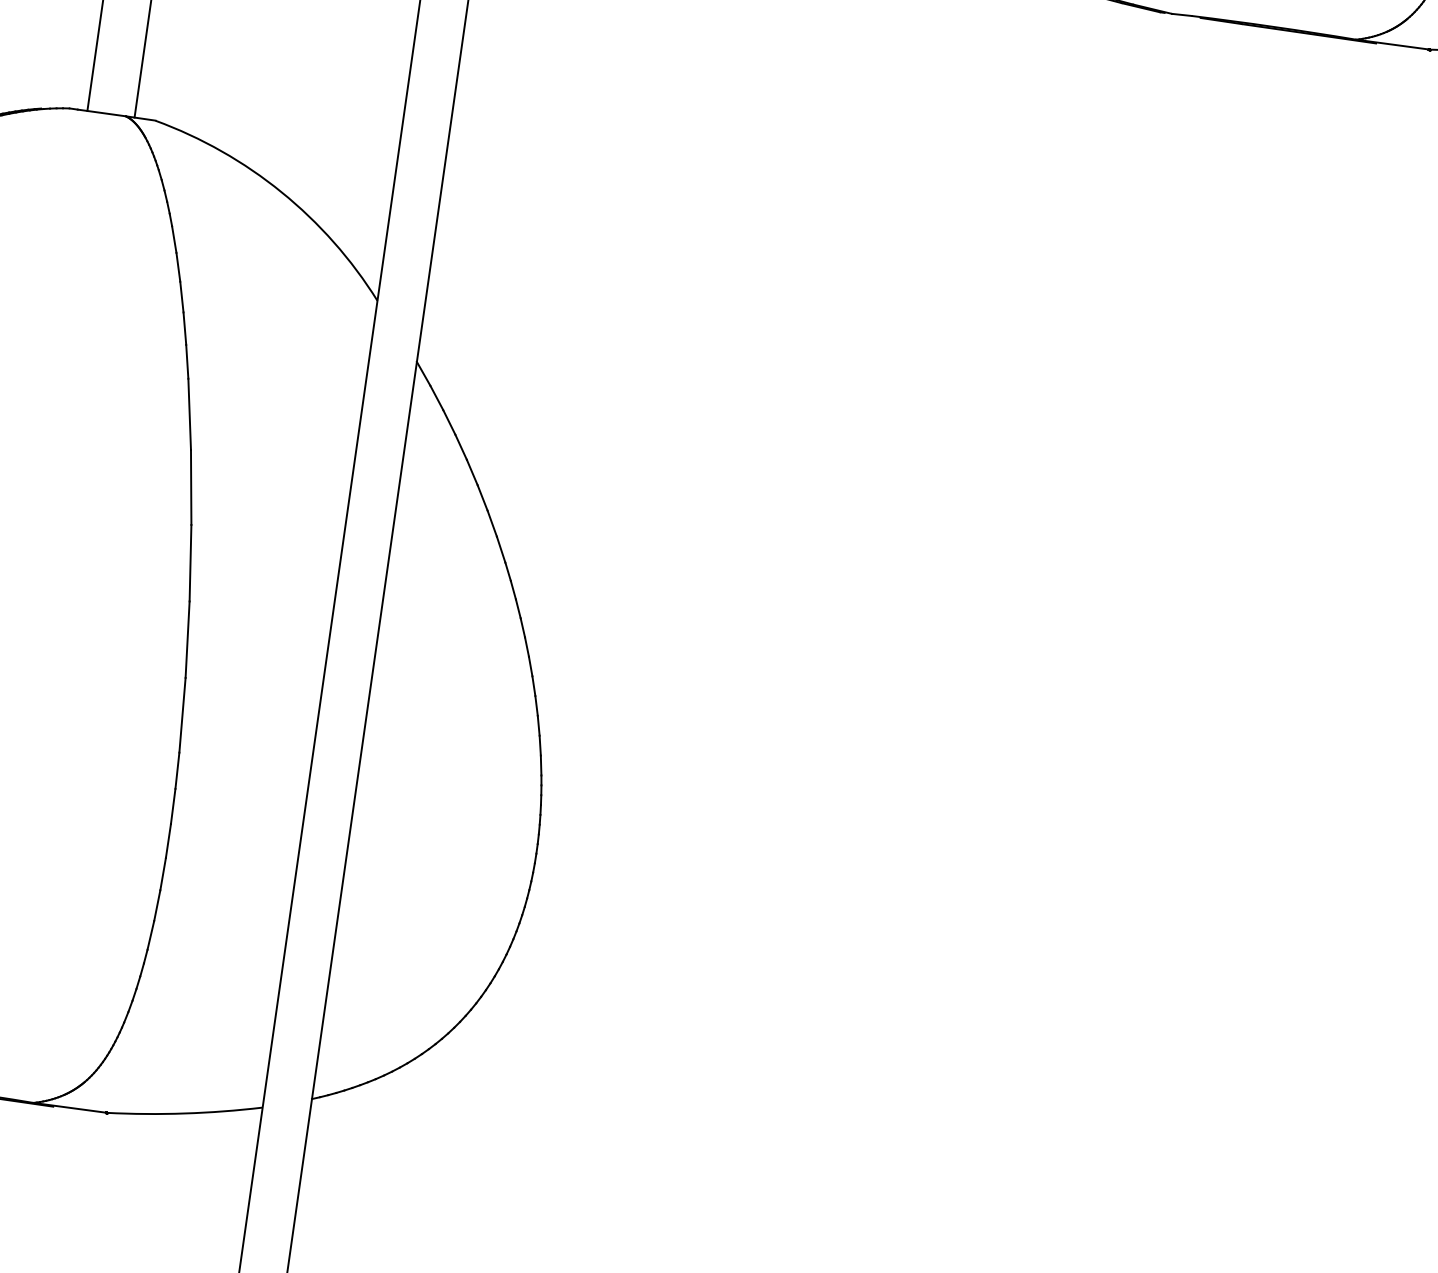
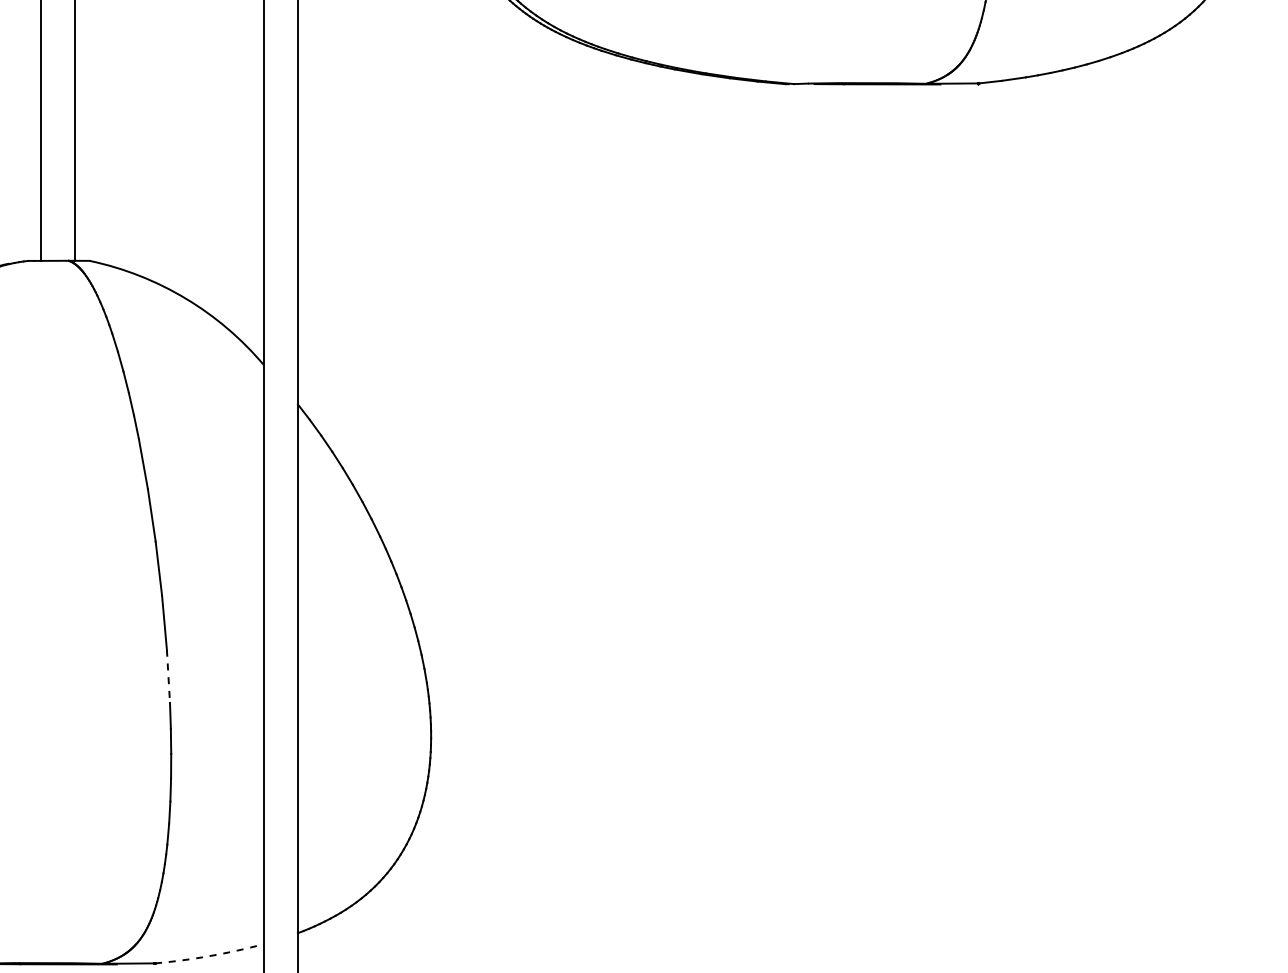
line: (182, 715) -> (168, 676), solid -> dashed
arc: (184, 1114) -> (209, 956), solid -> dashed

